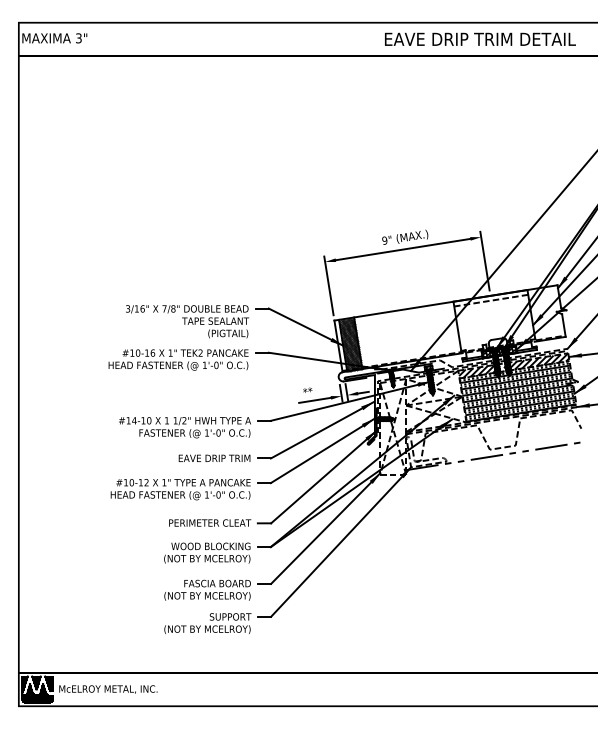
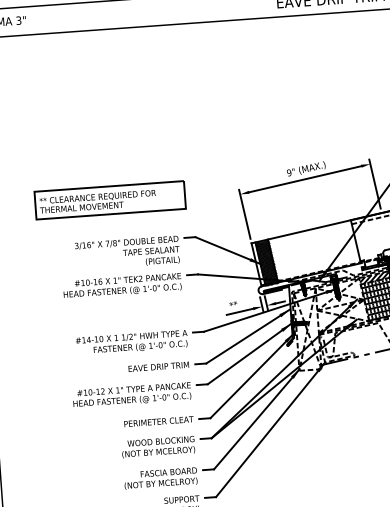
part: (171, 257) -> (110, 199), added

